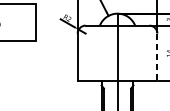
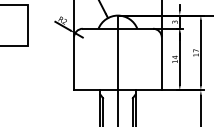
line: (157, 58) -> (161, 64), dashed -> solid

